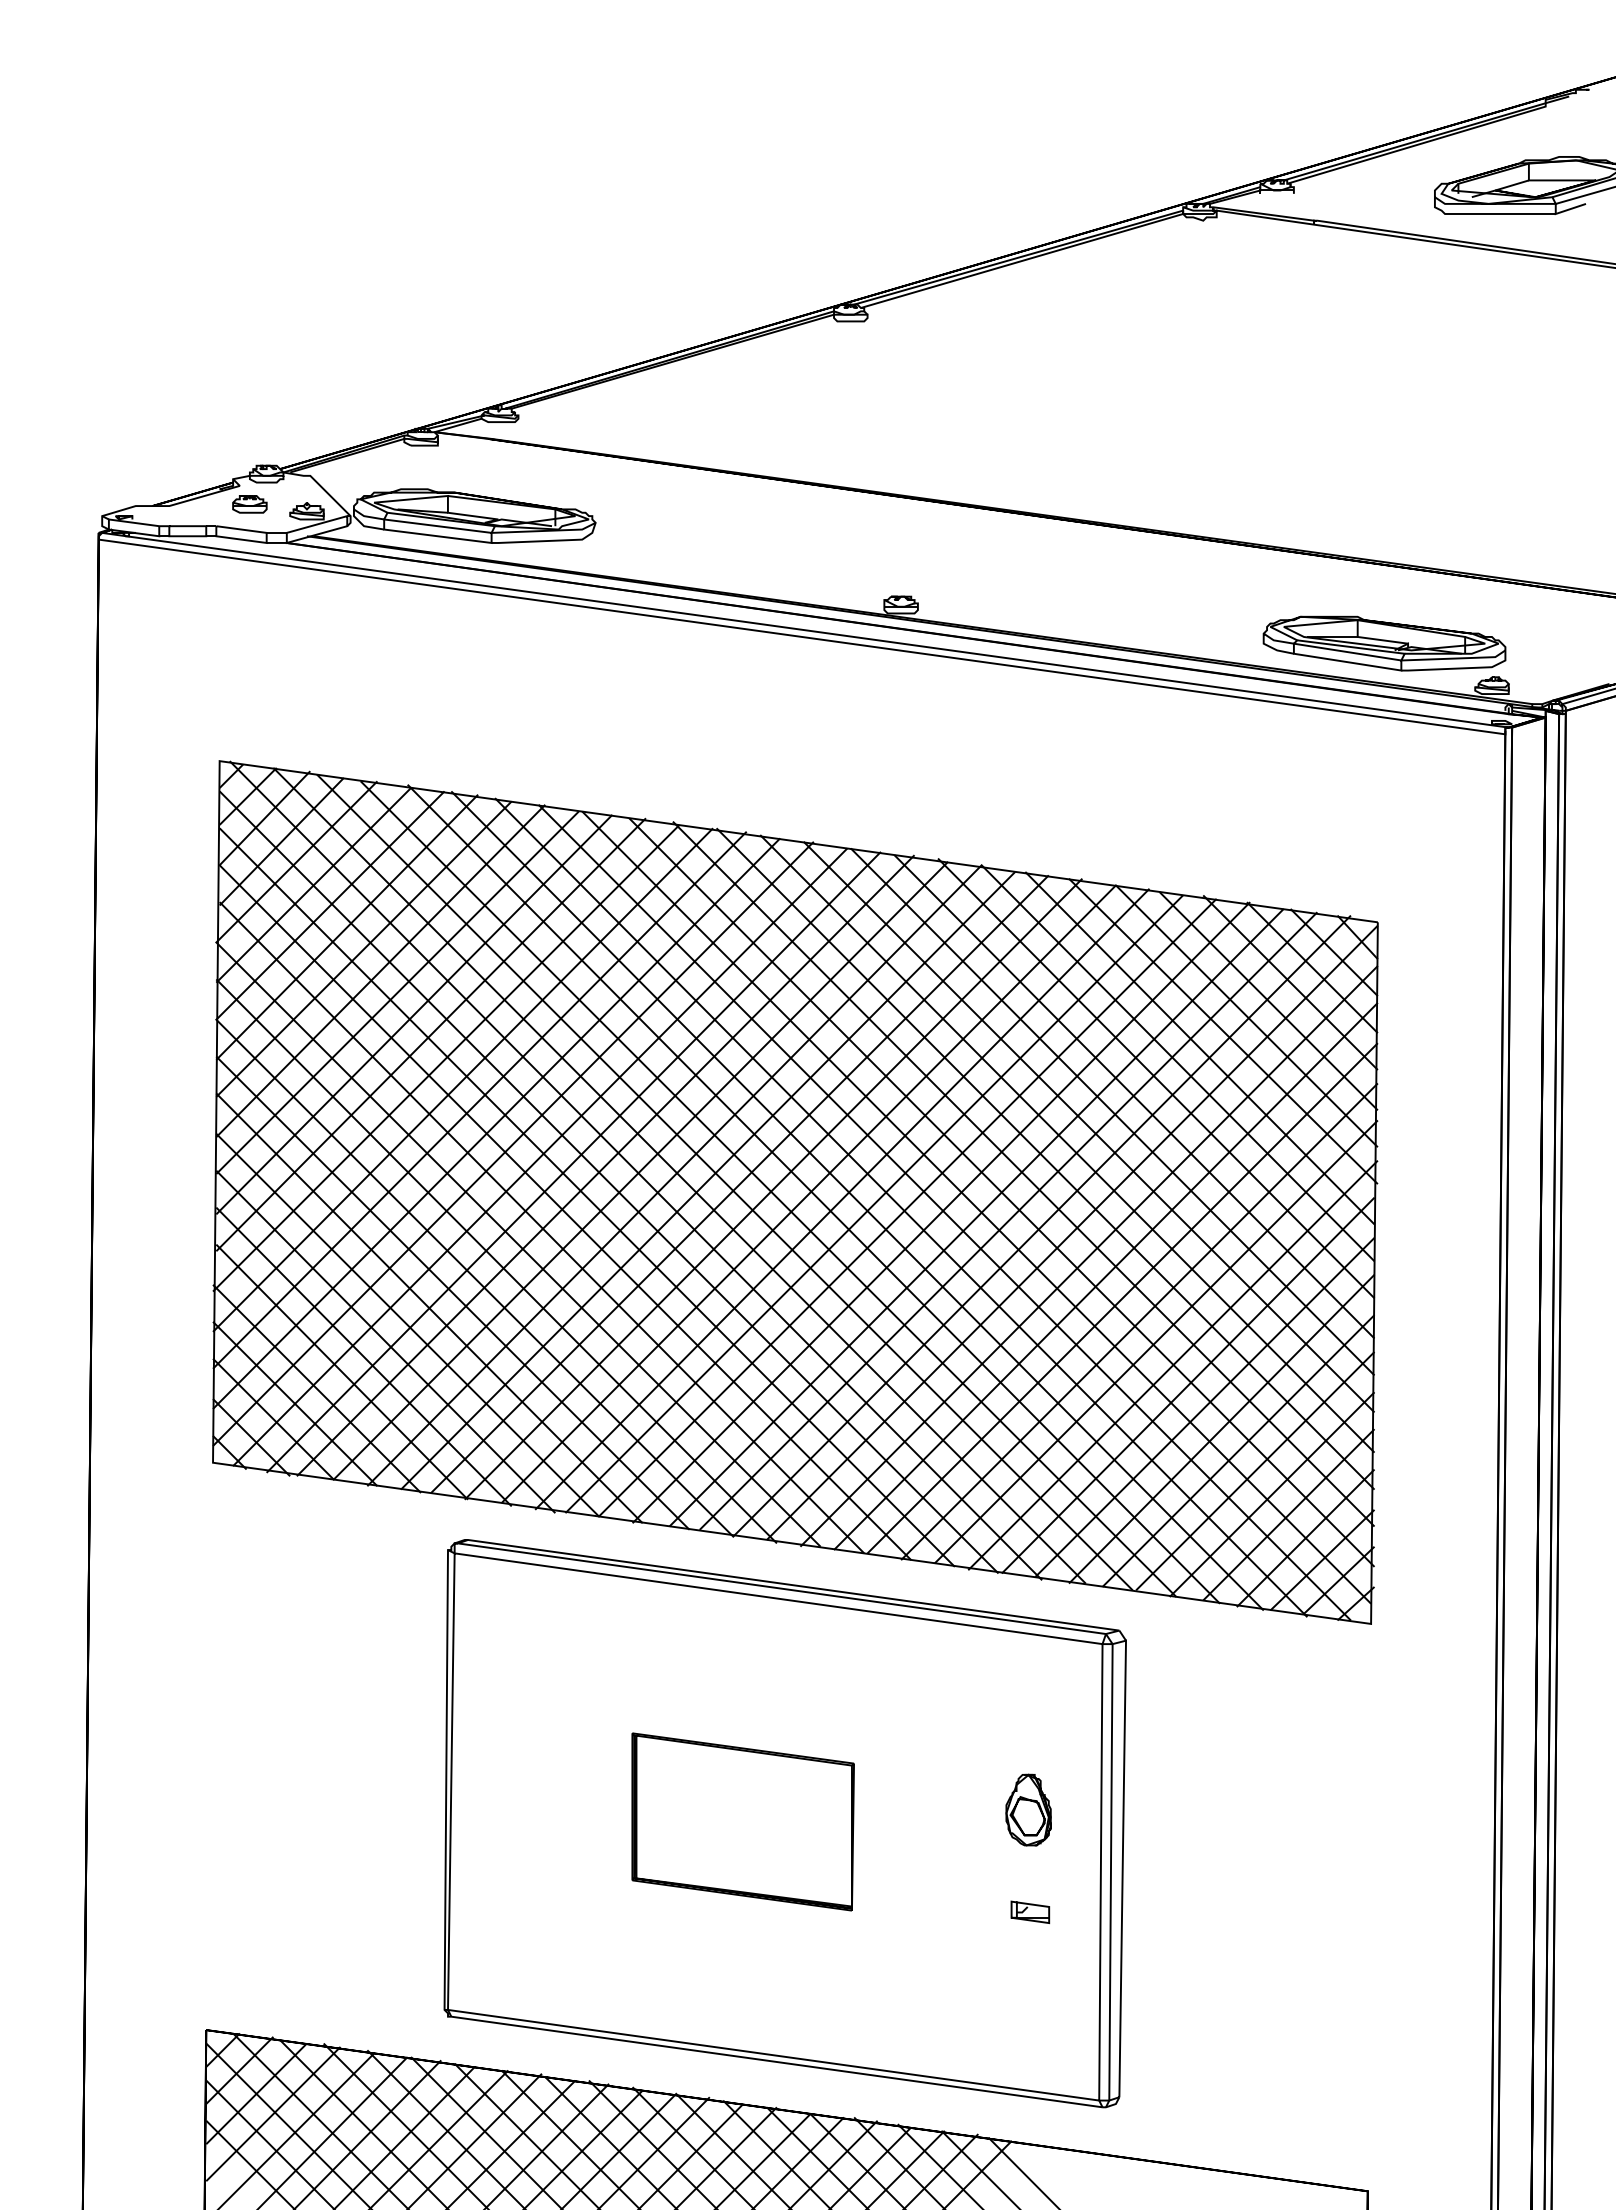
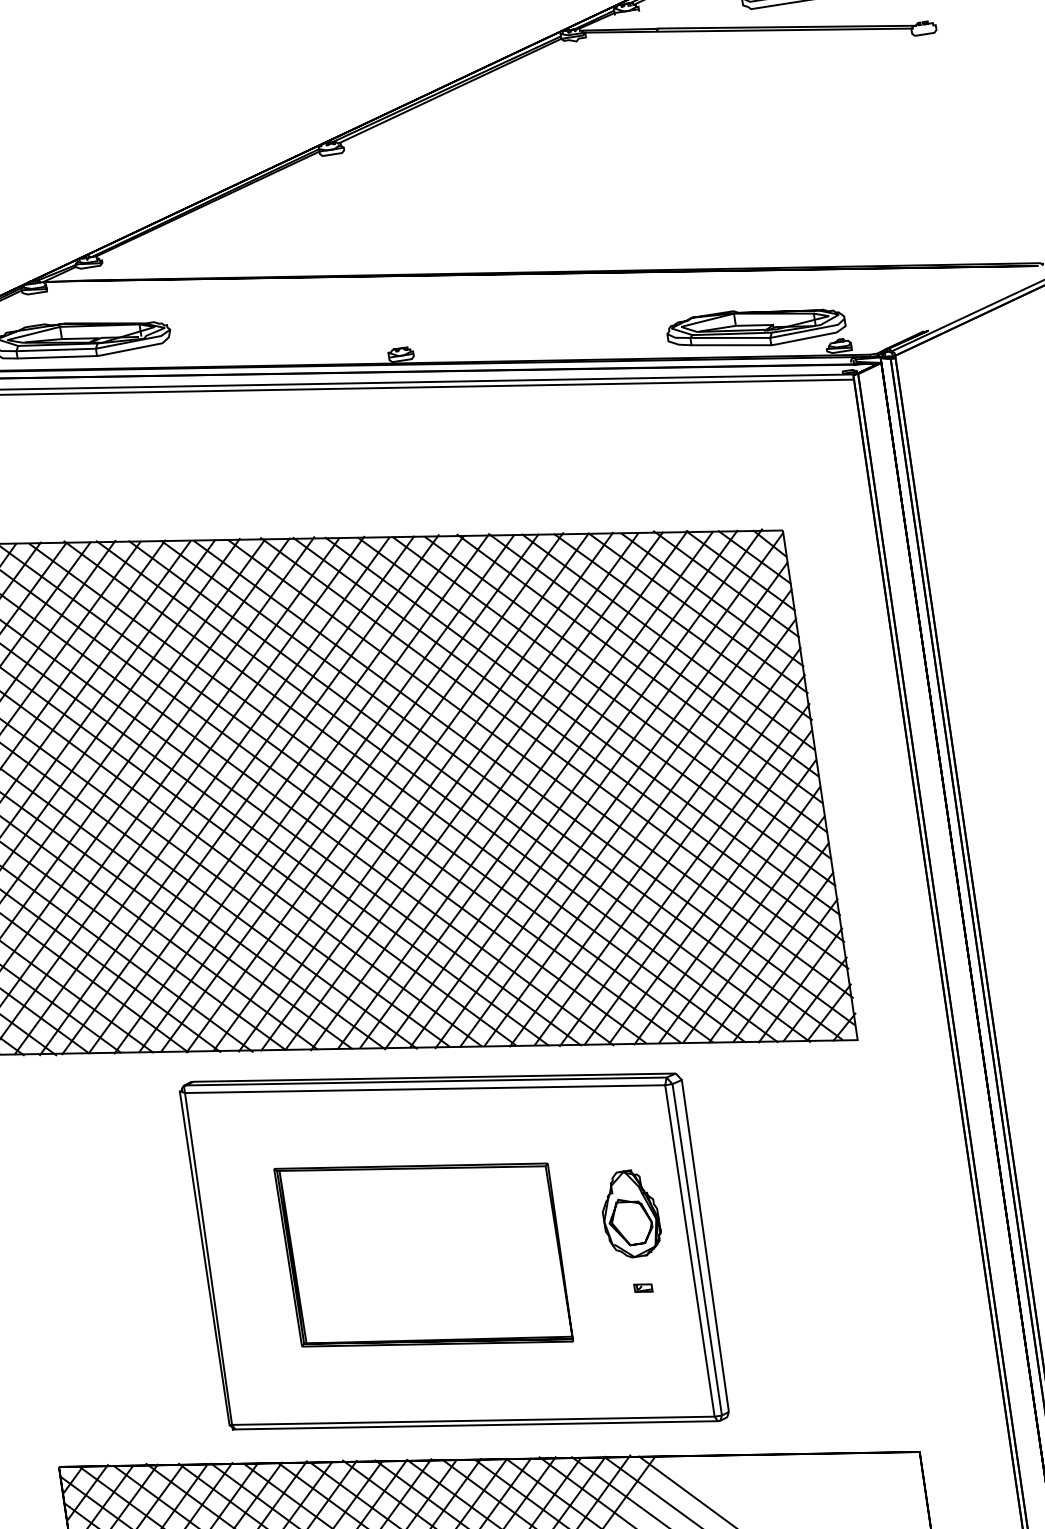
part: (1028, 1809) -> (630, 1213), size x1.67
part: (742, 1821) -> (424, 1254), size x1.67
part: (1030, 1912) -> (643, 1288), size x0.62

